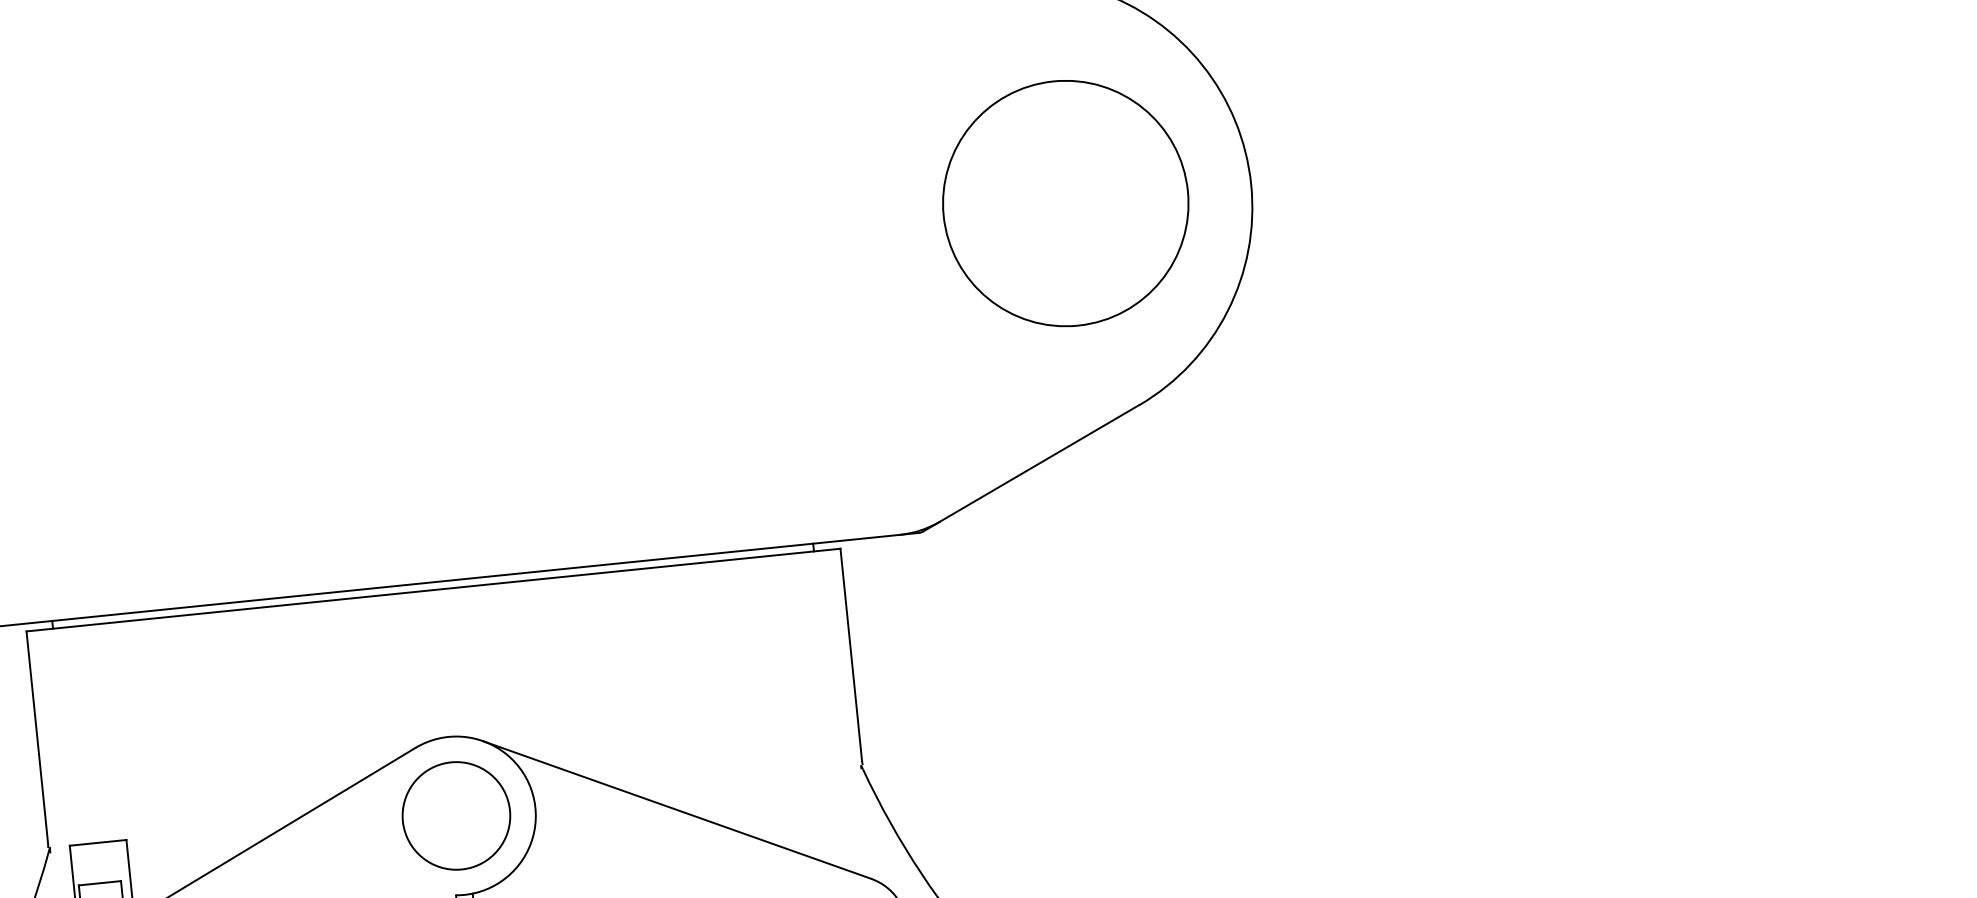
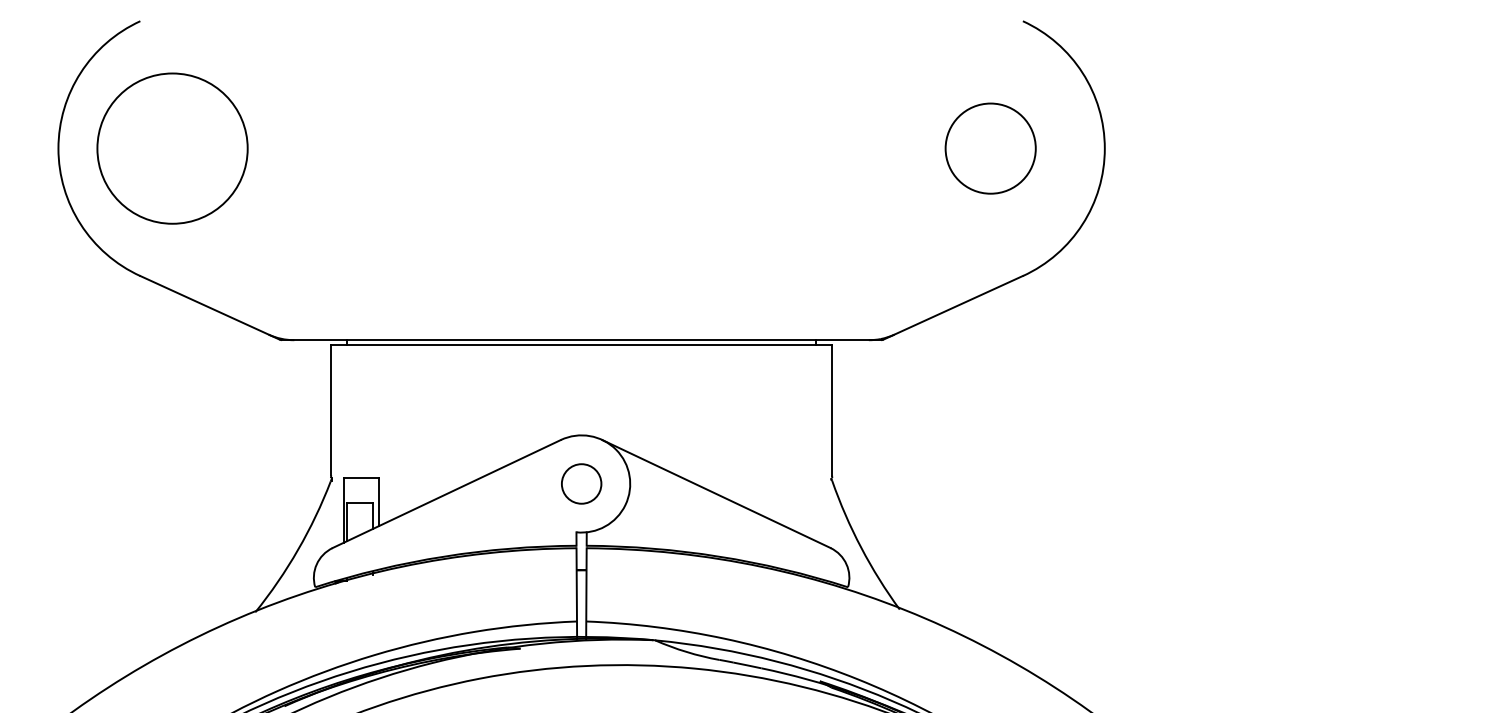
circle: (1065, 203) -> (990, 148), size x0.6
circle: (456, 815) -> (581, 483), size x0.6

